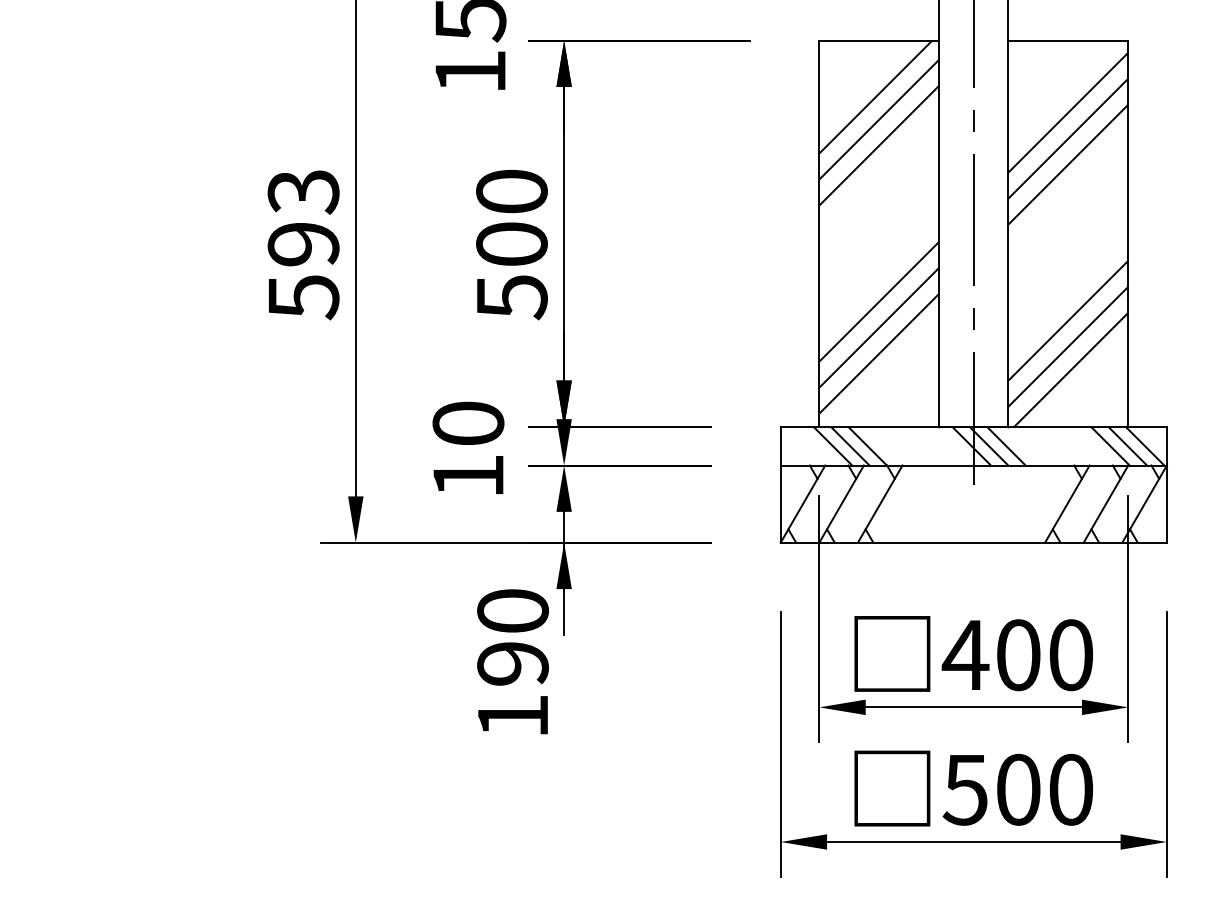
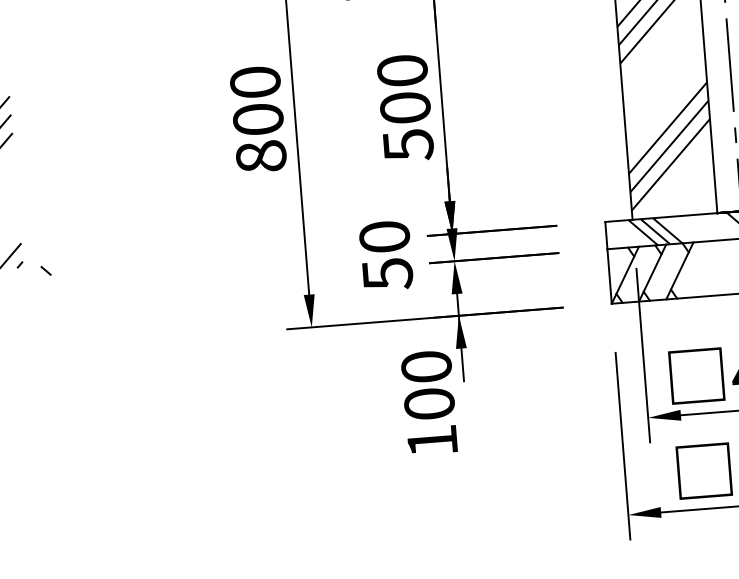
text: (303, 244) -> (258, 119), 593 -> 800
text: (468, 476) -> (387, 274), 10 -> 50
text: (512, 663) -> (429, 403), 190 -> 100

